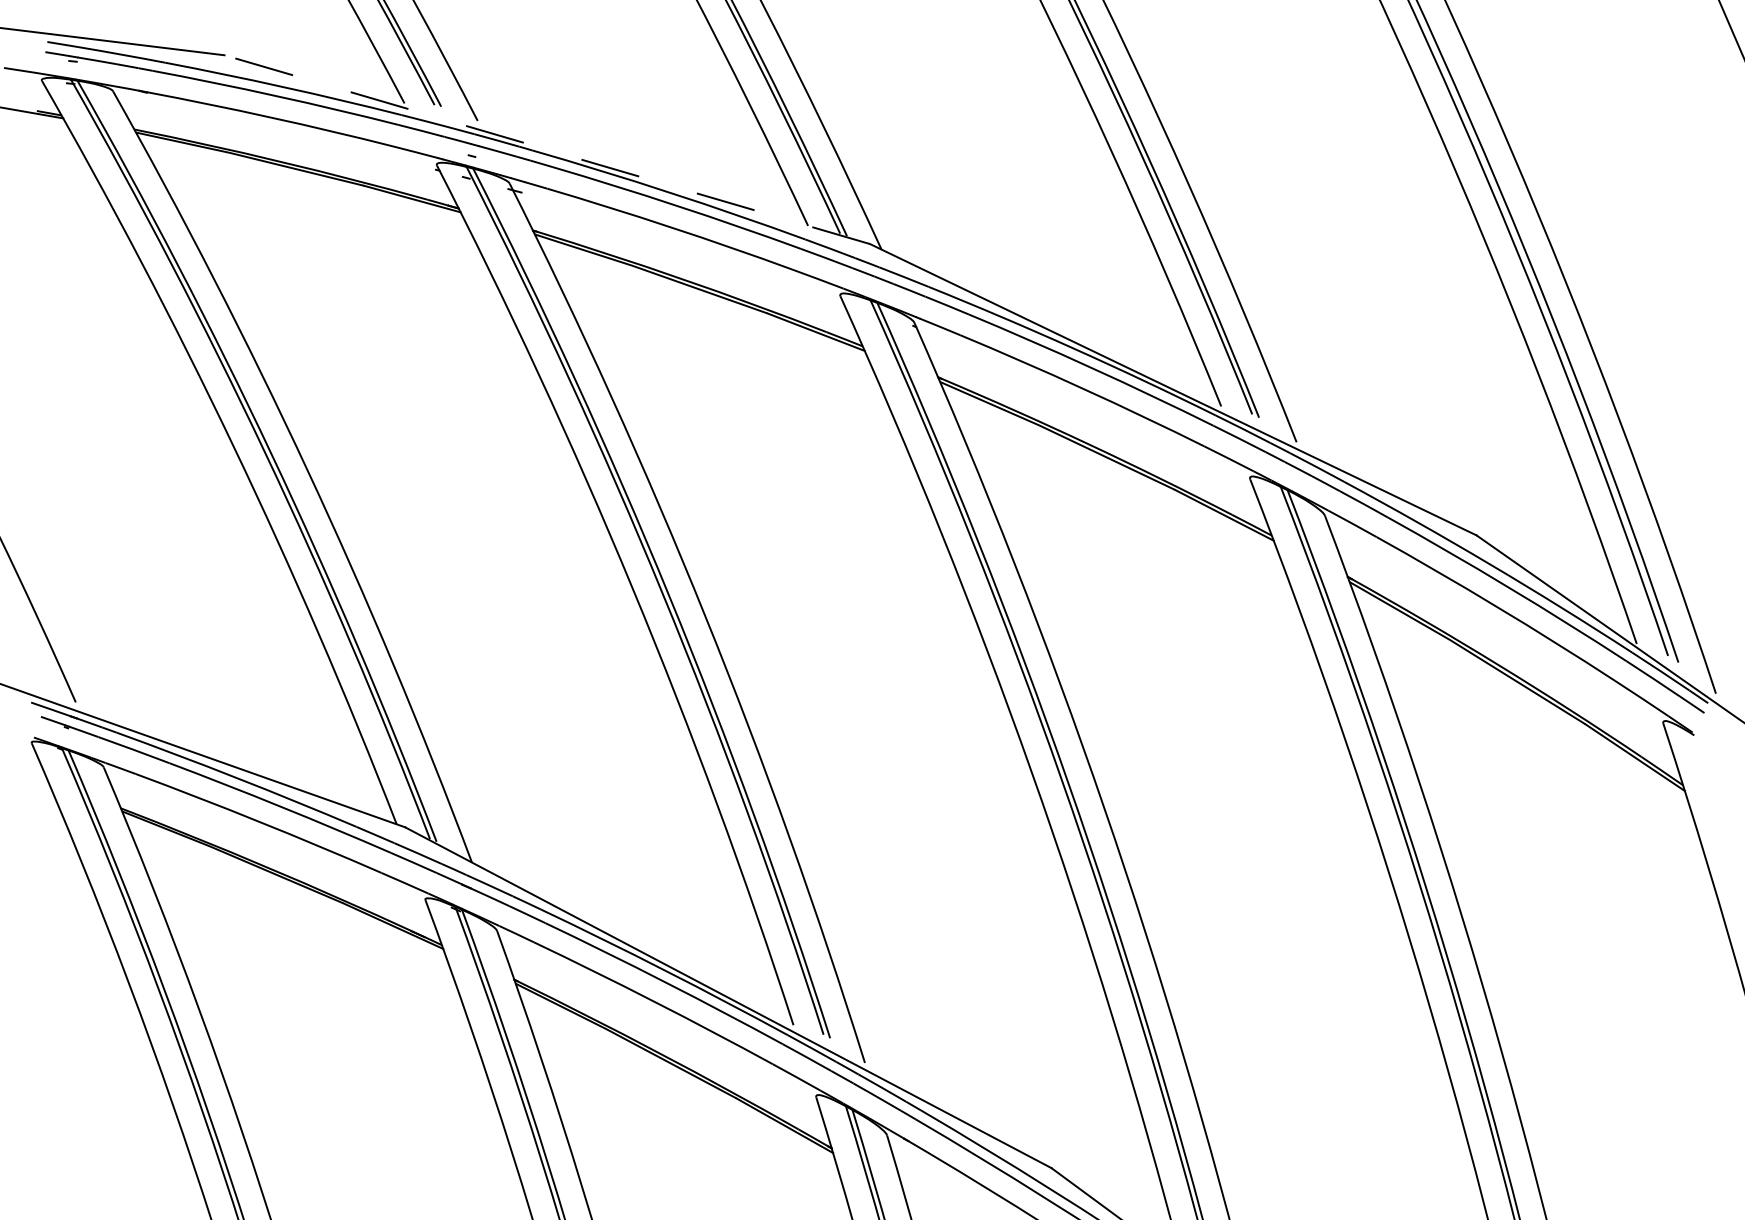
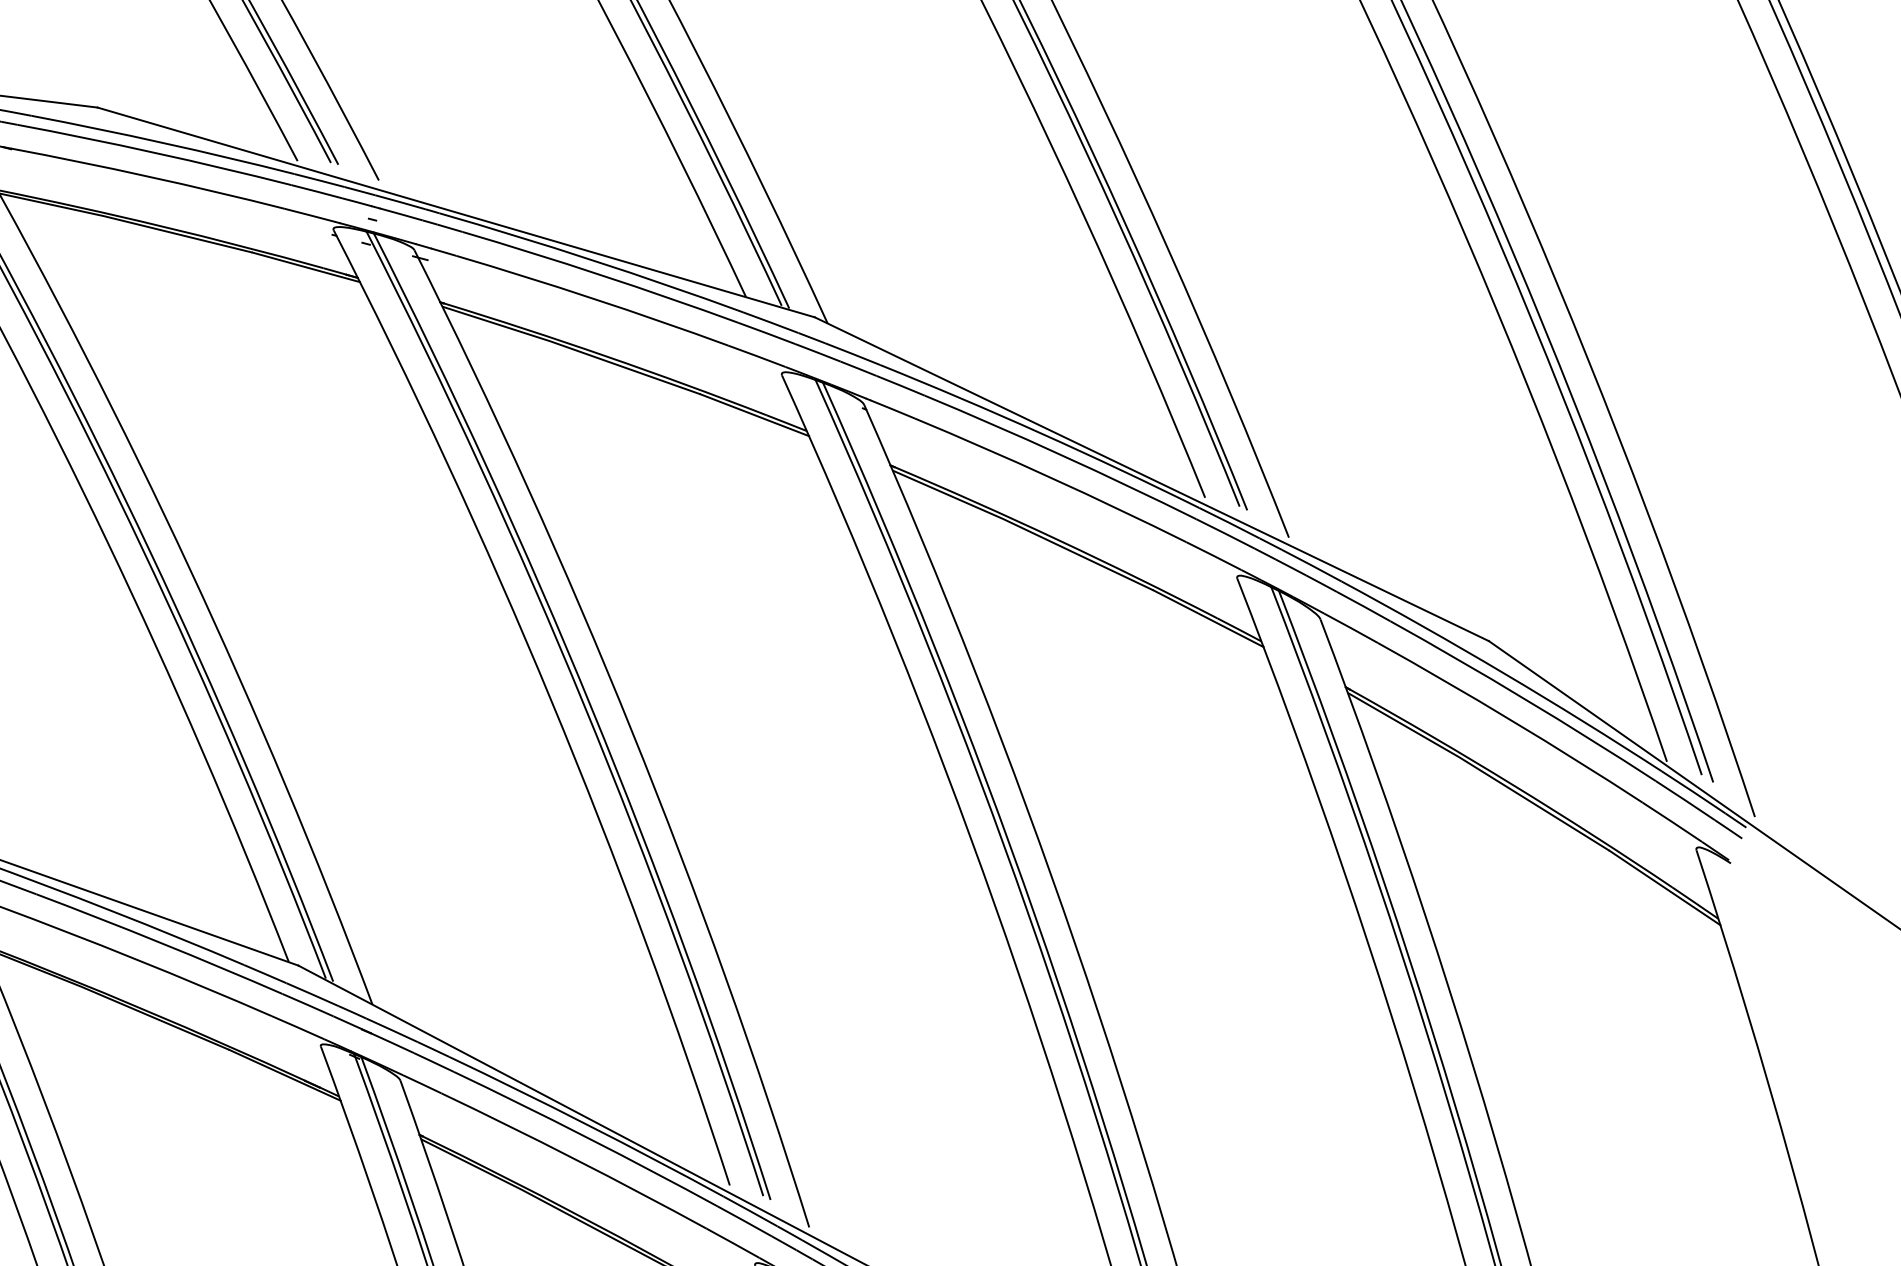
line: (546, 149) -> (455, 212), dashed -> solid

